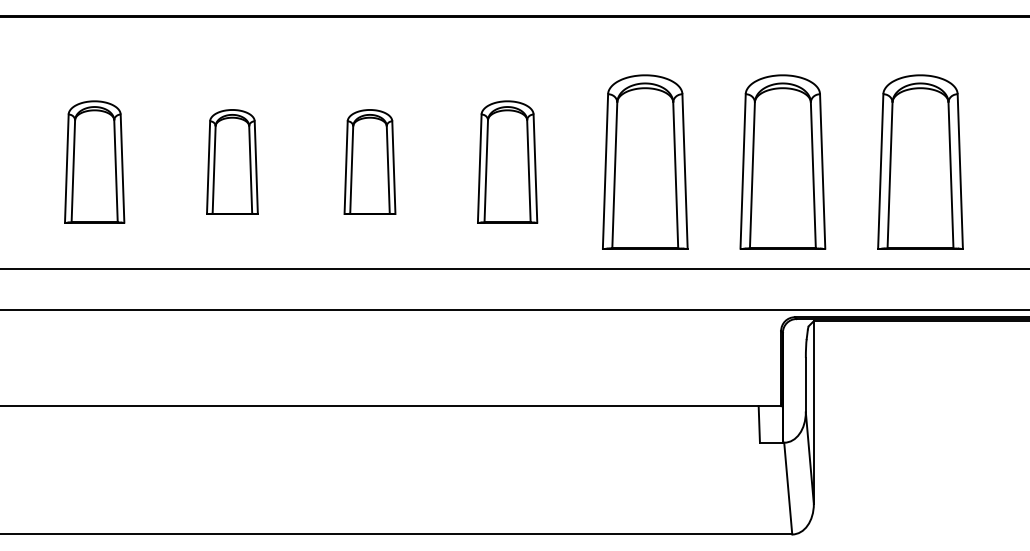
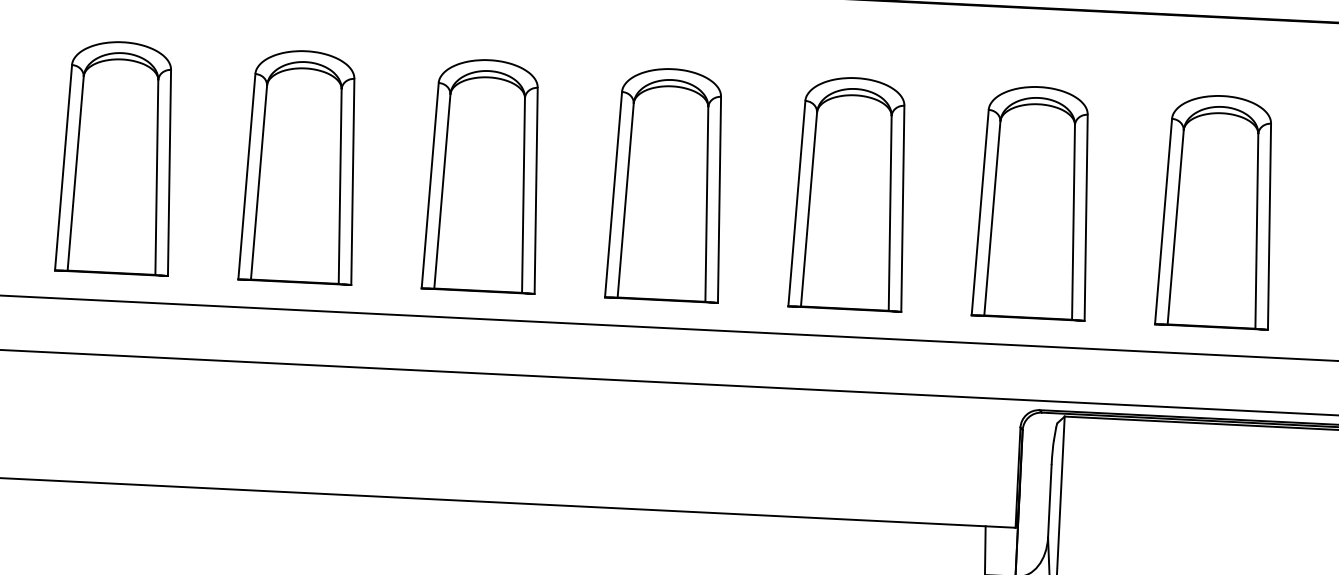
part: (94, 161) -> (116, 157), size x1.43
part: (232, 161) -> (300, 166), size x1.67
part: (369, 161) -> (483, 174), size x1.67
part: (507, 161) -> (666, 183), size x1.43

